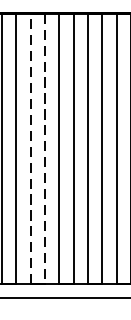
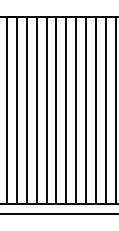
line: (30, 148) -> (16, 110), dashed -> solid
line: (44, 150) -> (26, 111), dashed -> solid

